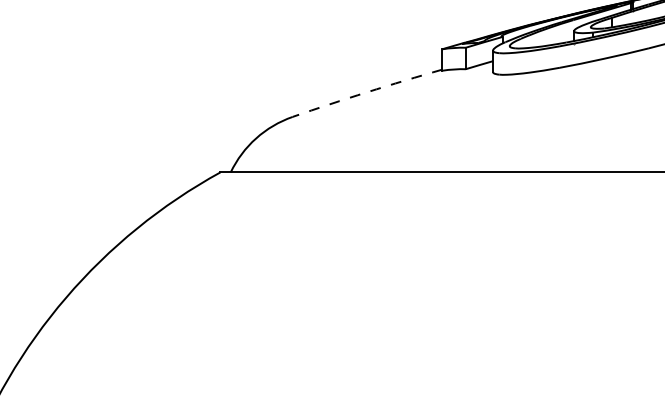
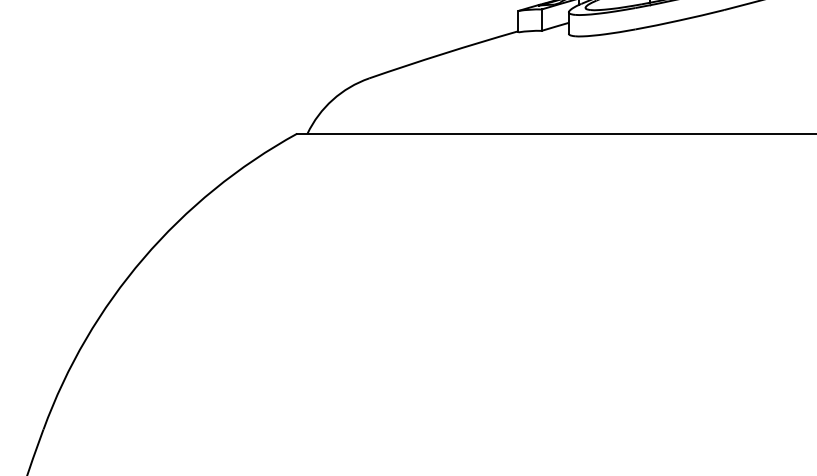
arc: (367, 91) -> (443, 53), dashed -> solid

